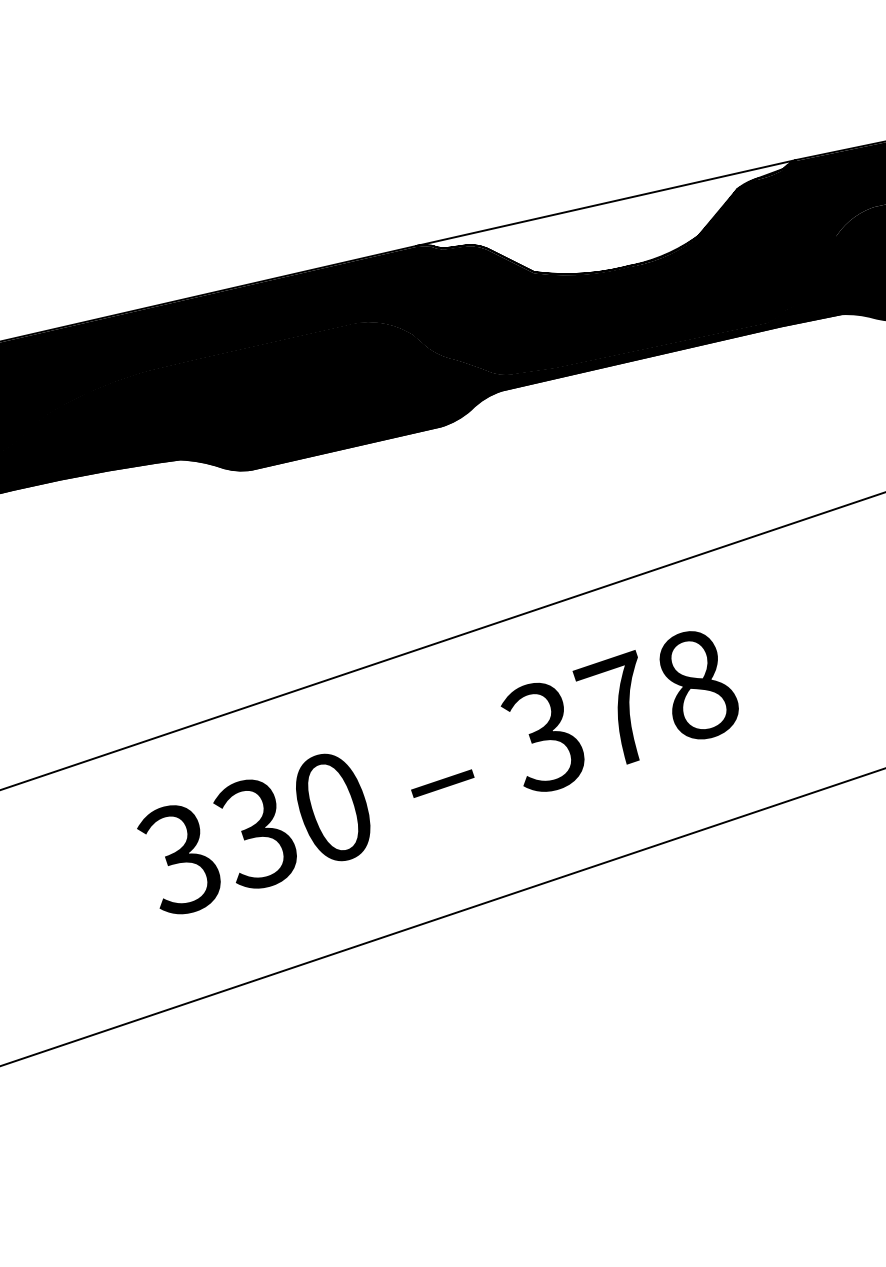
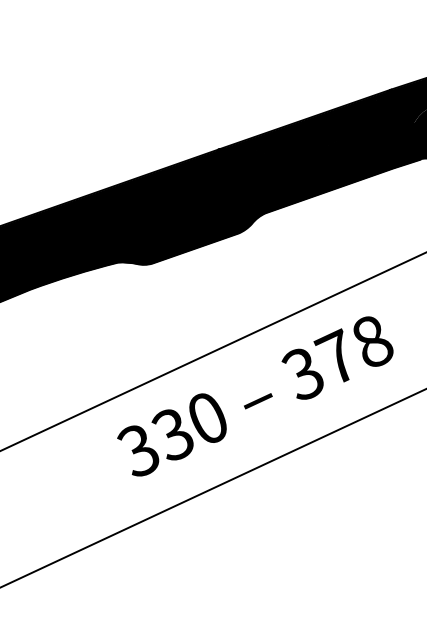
fill: (605, 208) -> (304, 122), added

